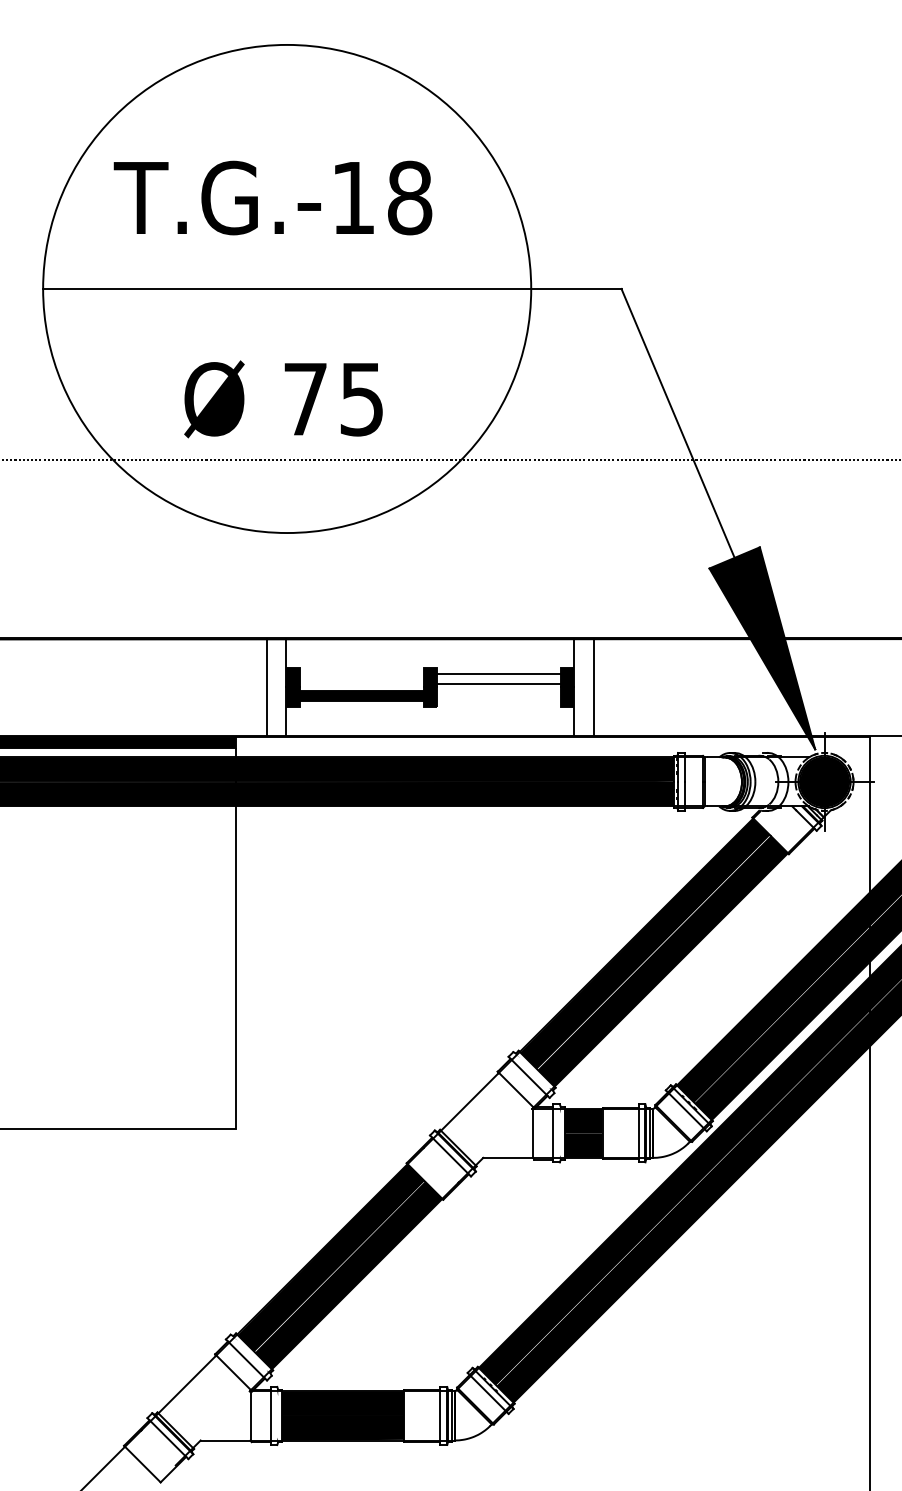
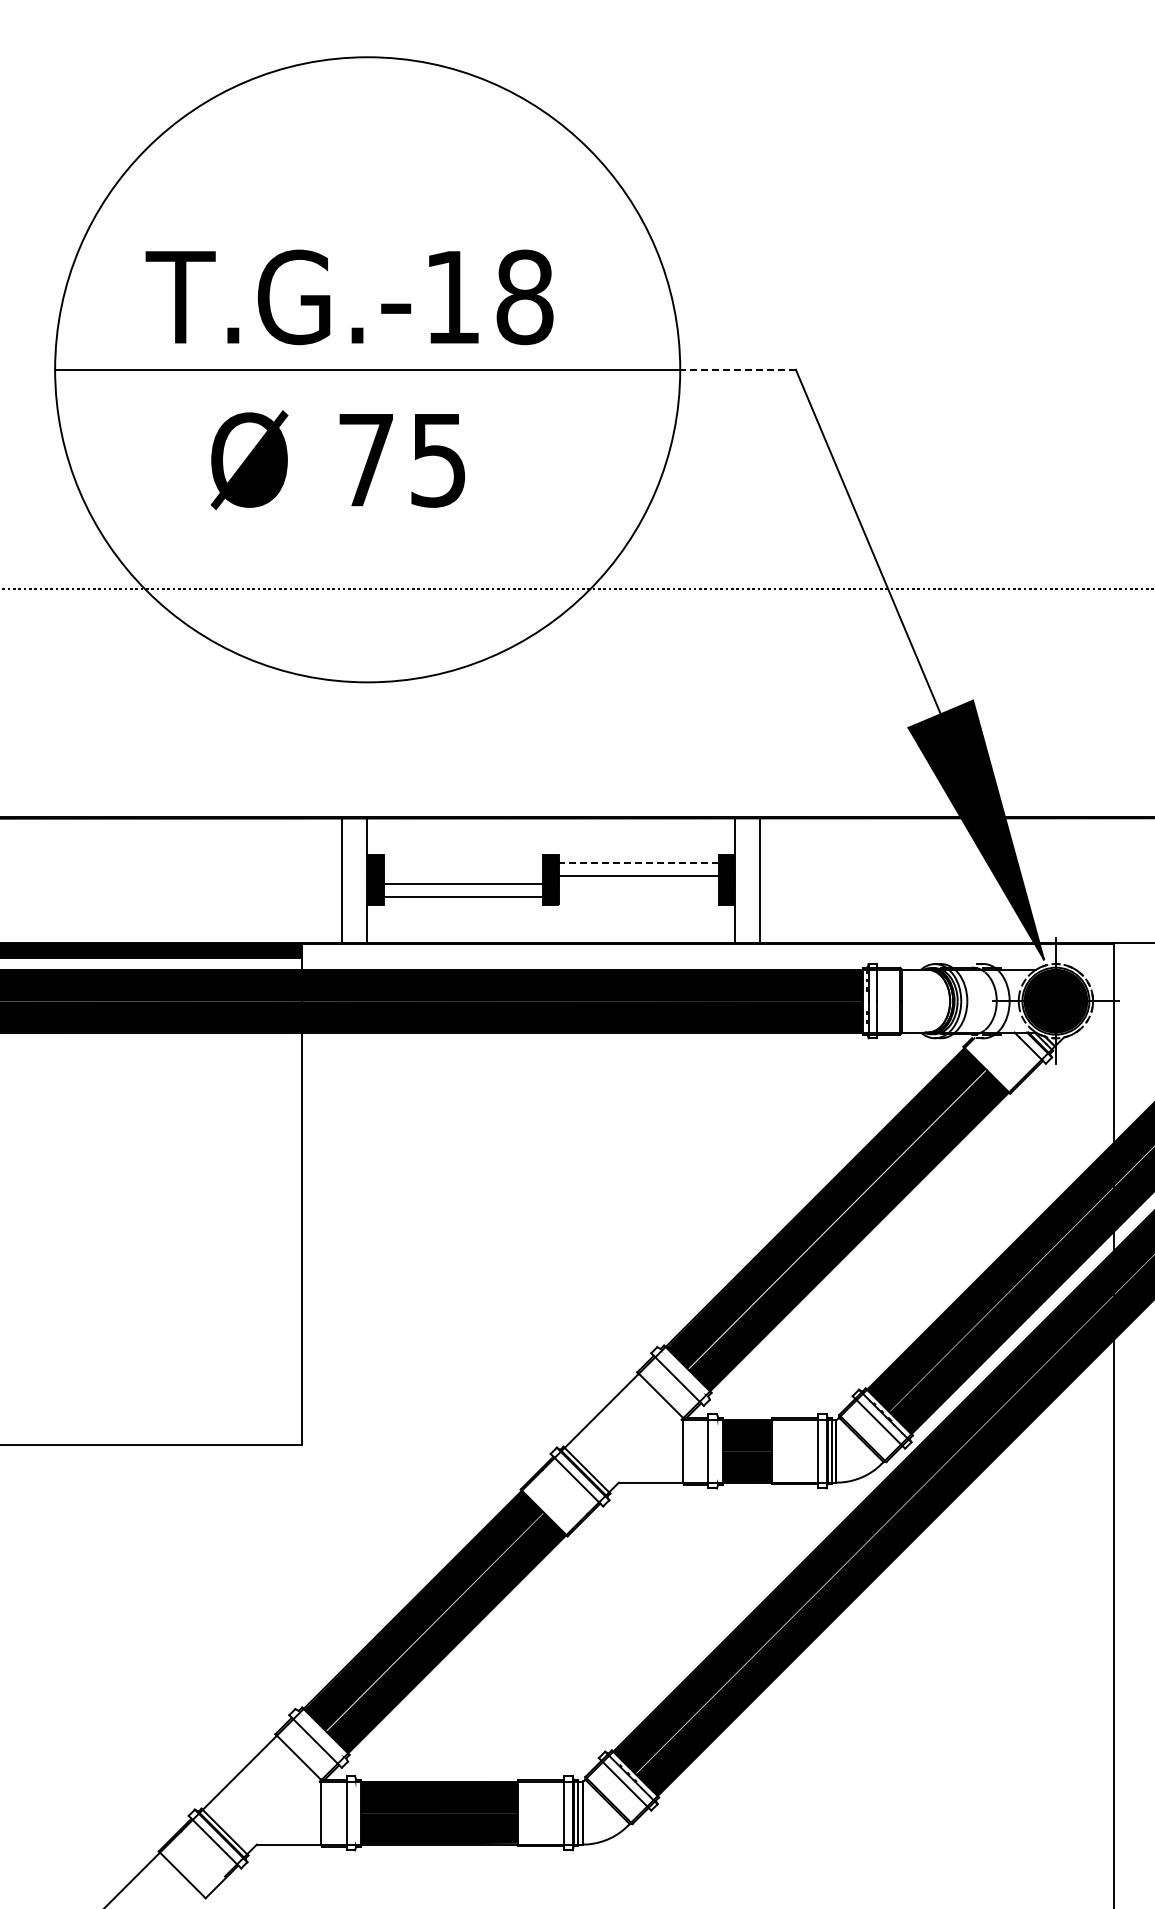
text: (272, 198) -> (349, 297), moved
line: (576, 288) -> (738, 369), solid -> dashed
text: (283, 399) -> (337, 460), moved
line: (498, 674) -> (638, 863), solid -> dashed
fill: (361, 695) -> (462, 890), removed

